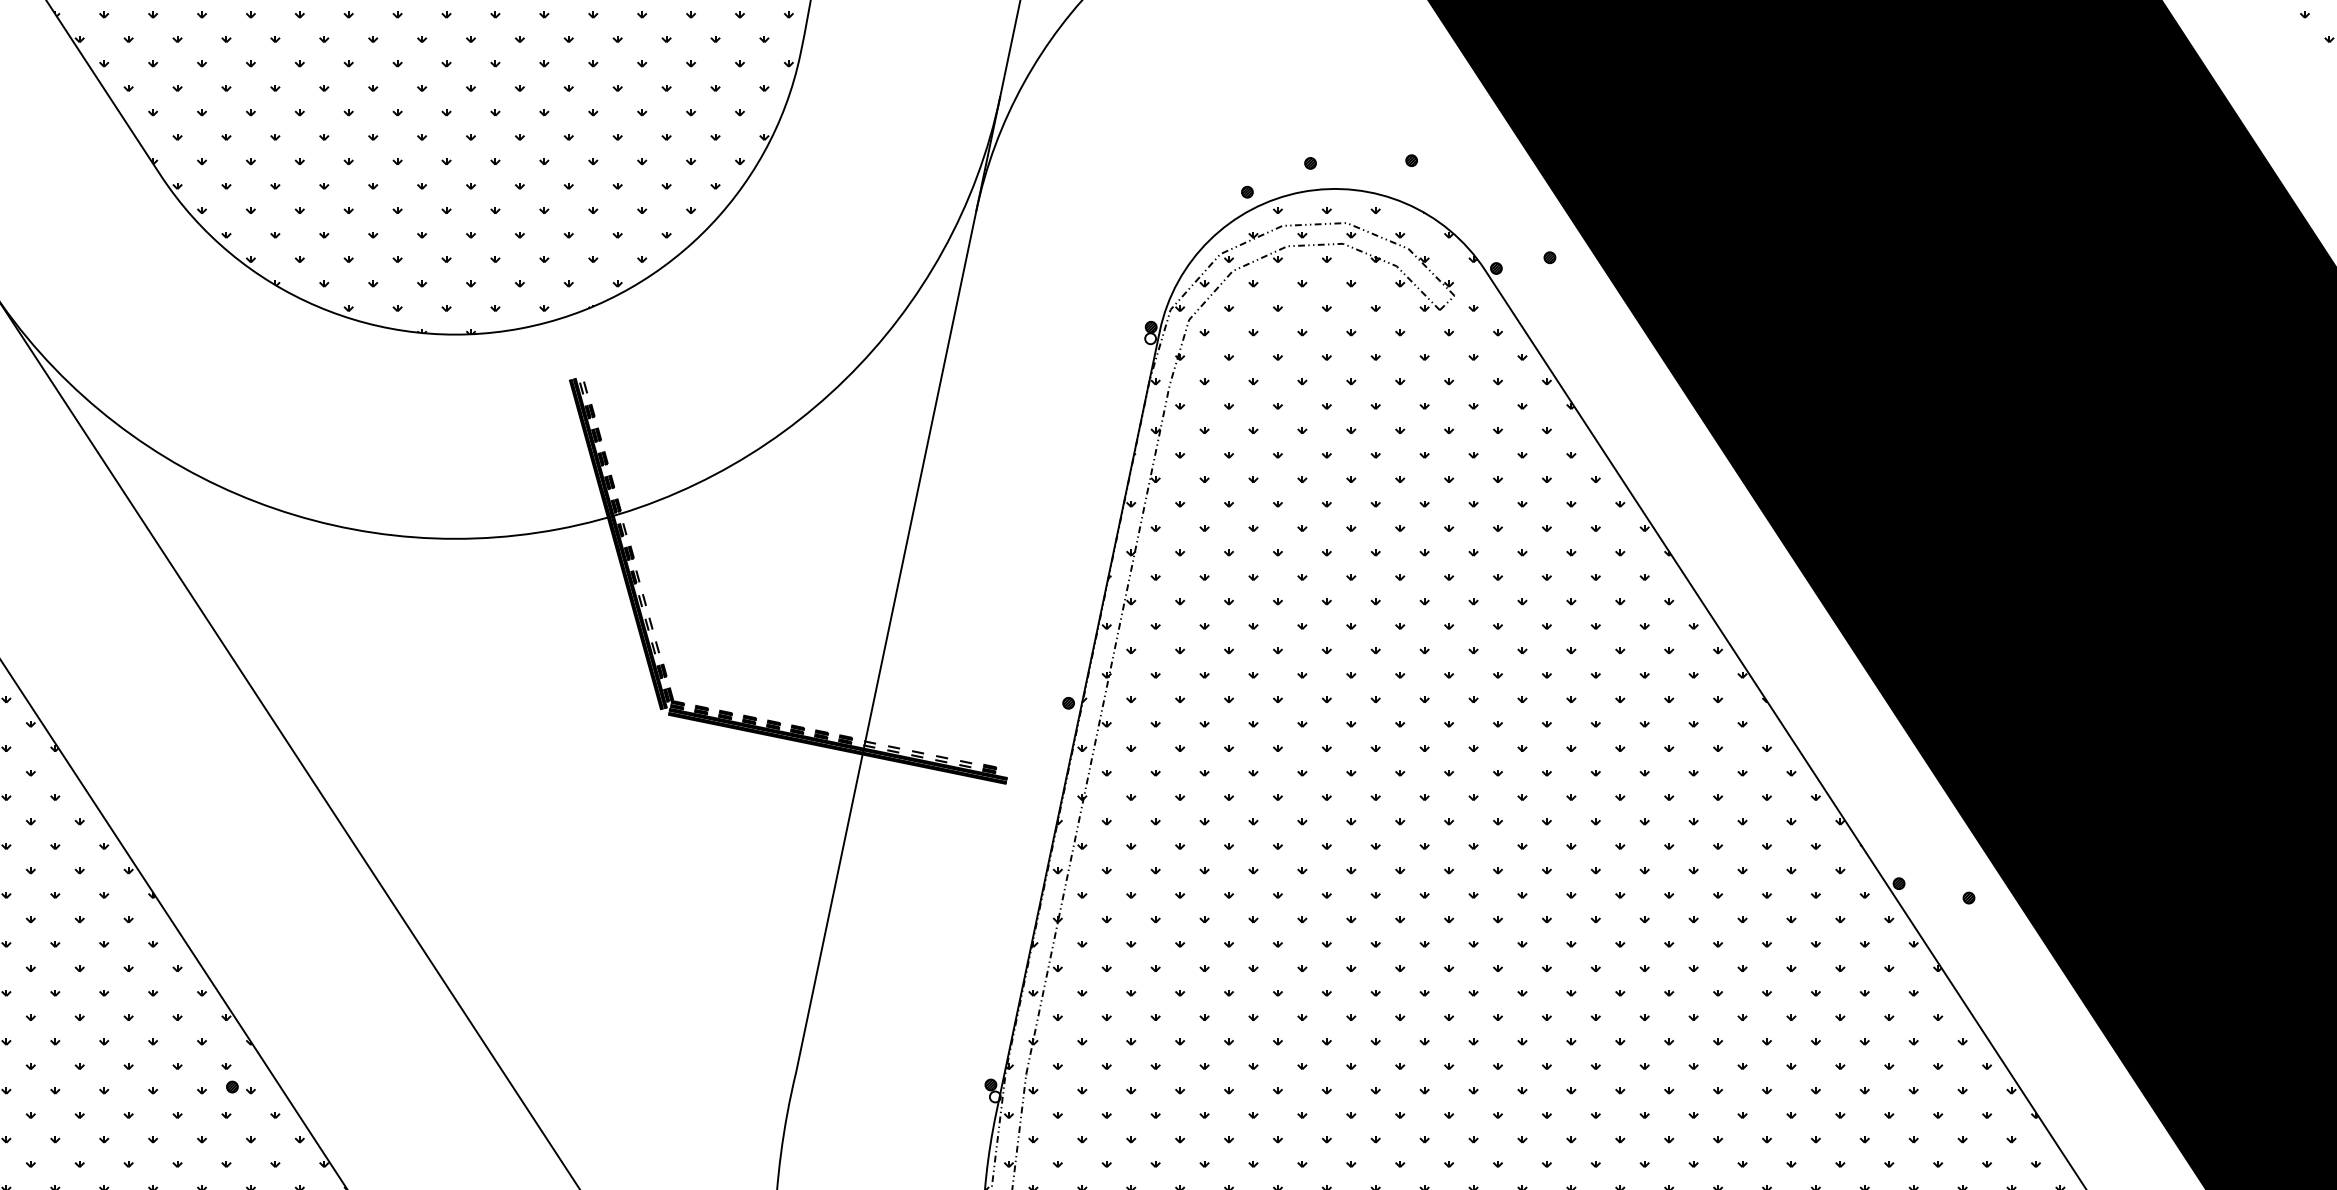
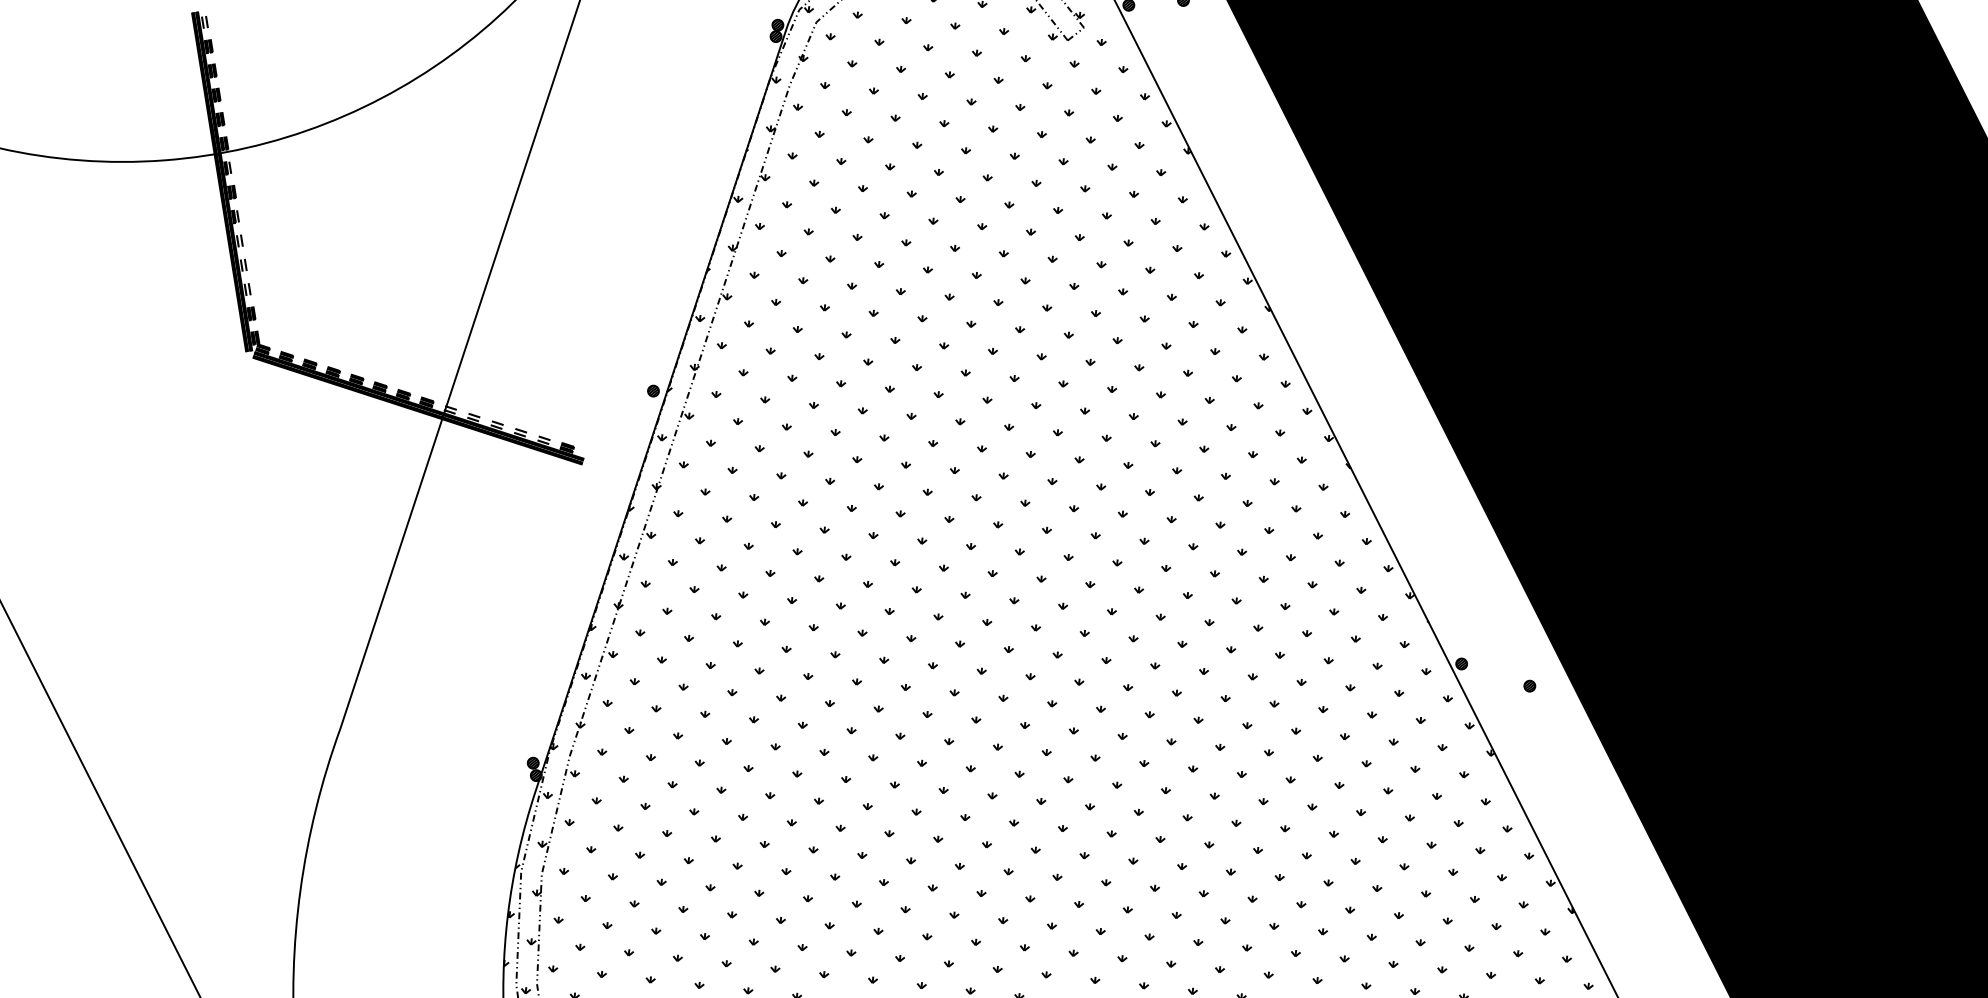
hatch: (1150, 338) -> (775, 36), added
hatch: (995, 1096) -> (536, 775), added

